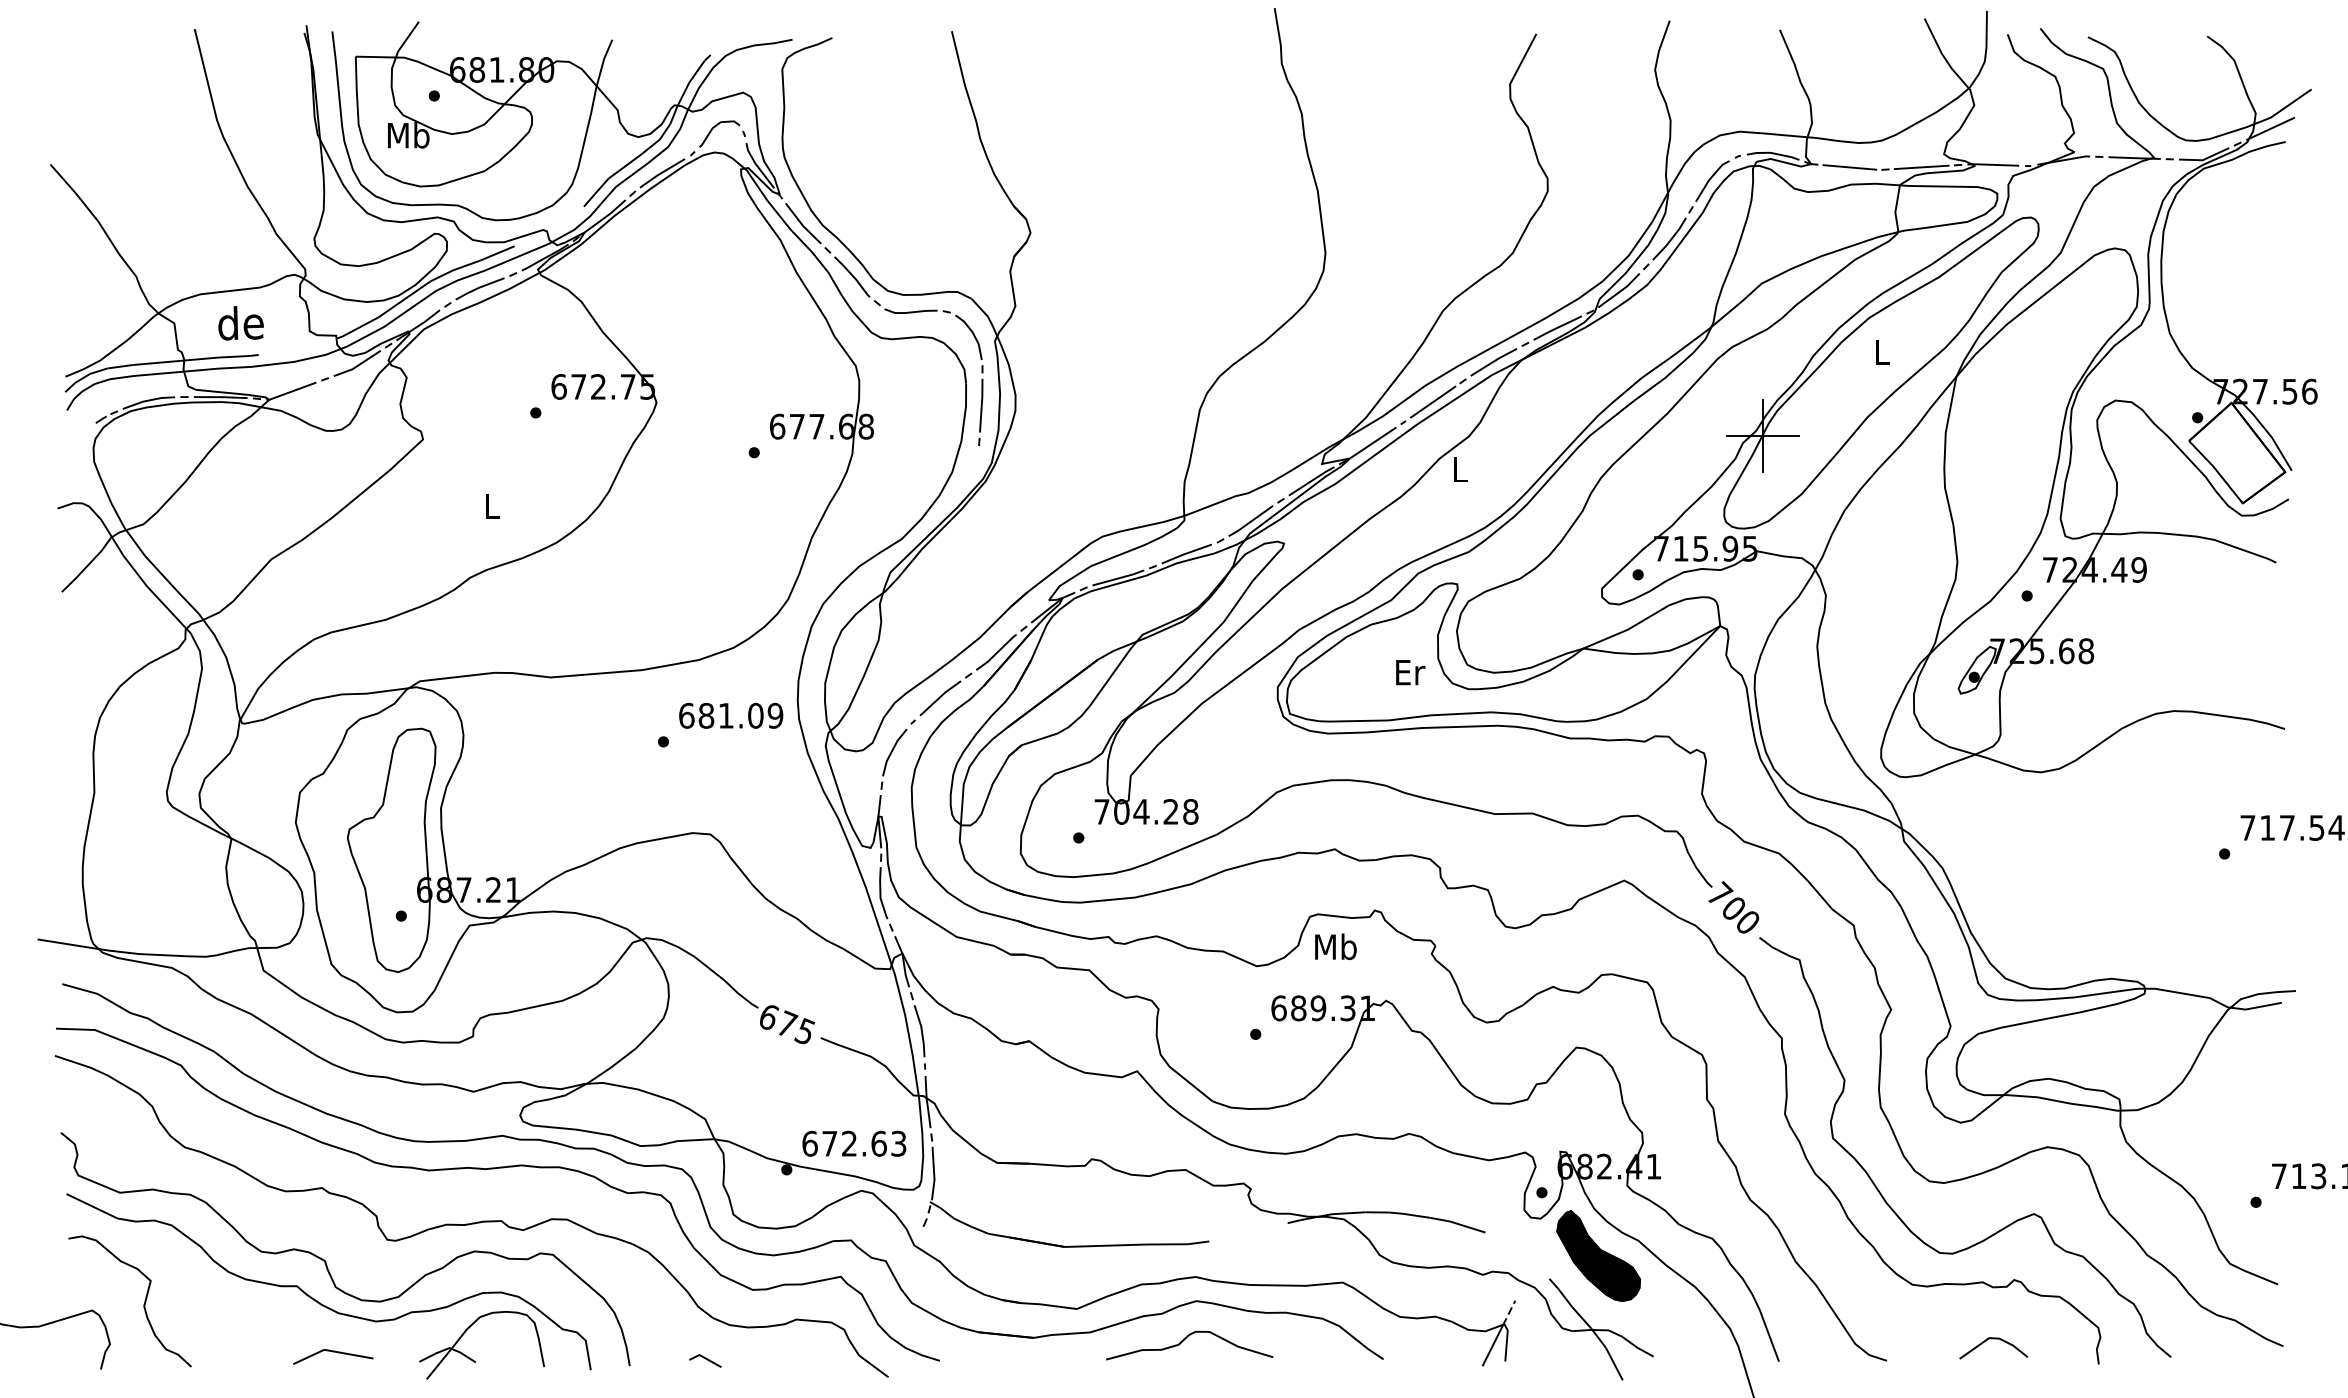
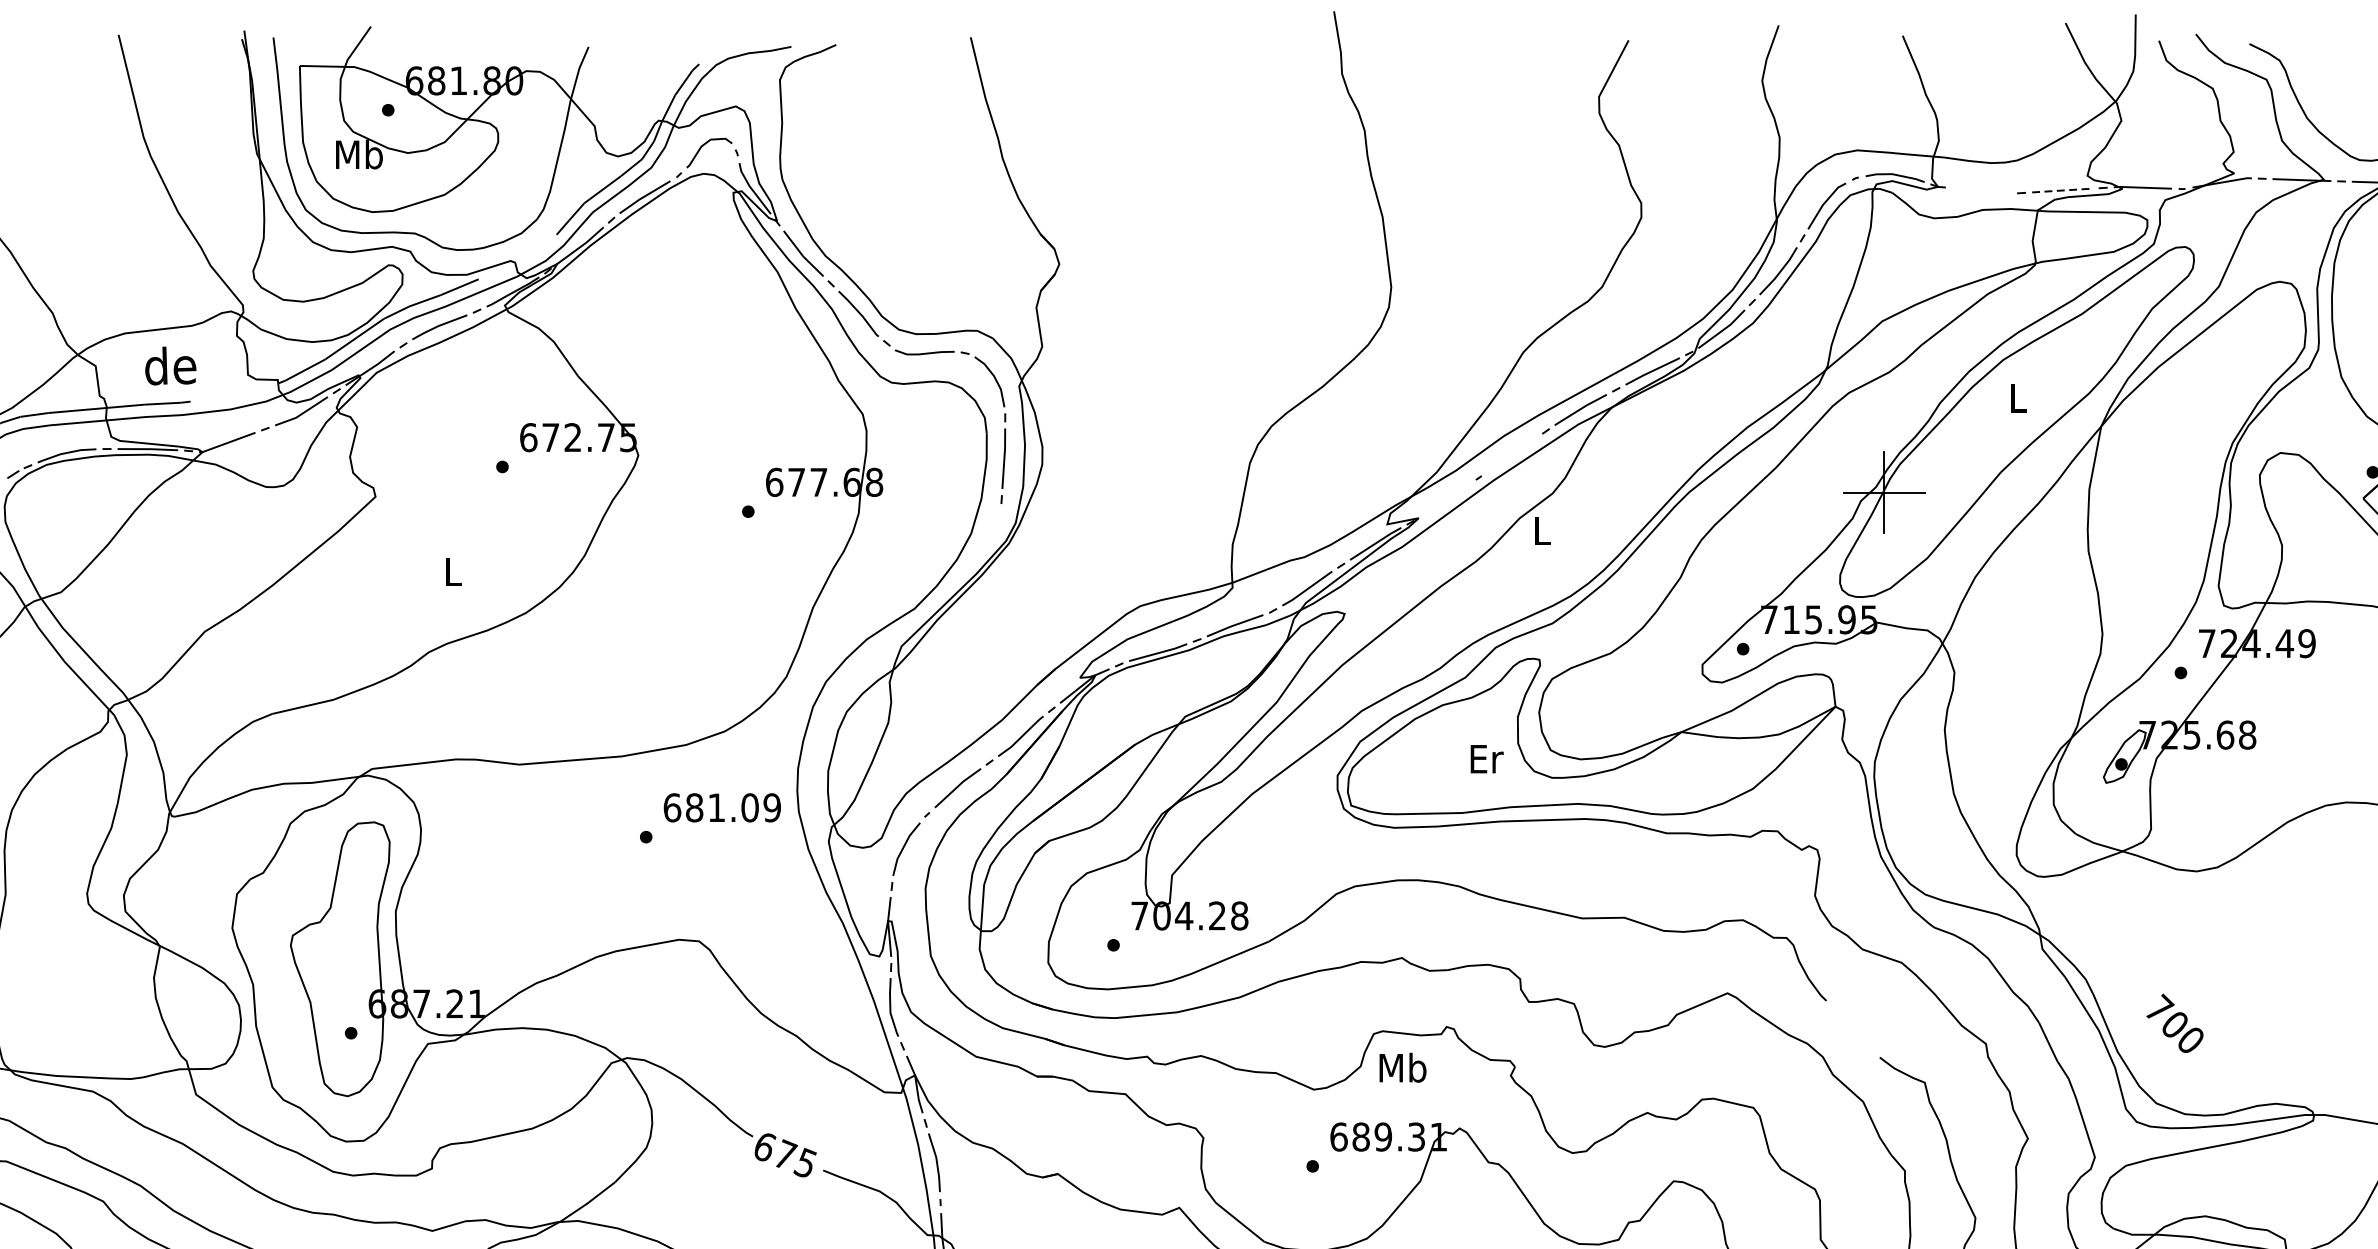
line: (1849, 167) -> (1981, 190), removed
line: (1921, 167) -> (2062, 190), solid -> dashed
line: (1433, 401) -> (1512, 454), removed
line: (1372, 442) -> (1444, 500), removed
text: (1733, 907) -> (2174, 1023), moved

